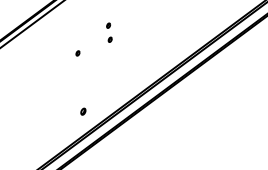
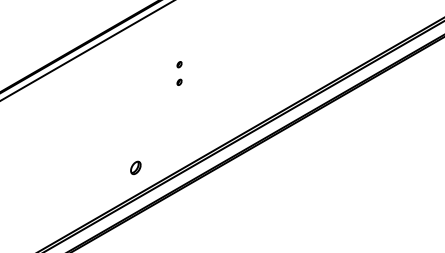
part: (77, 53) -> (137, 94), removed
part: (83, 111) -> (135, 167), size x1.67

